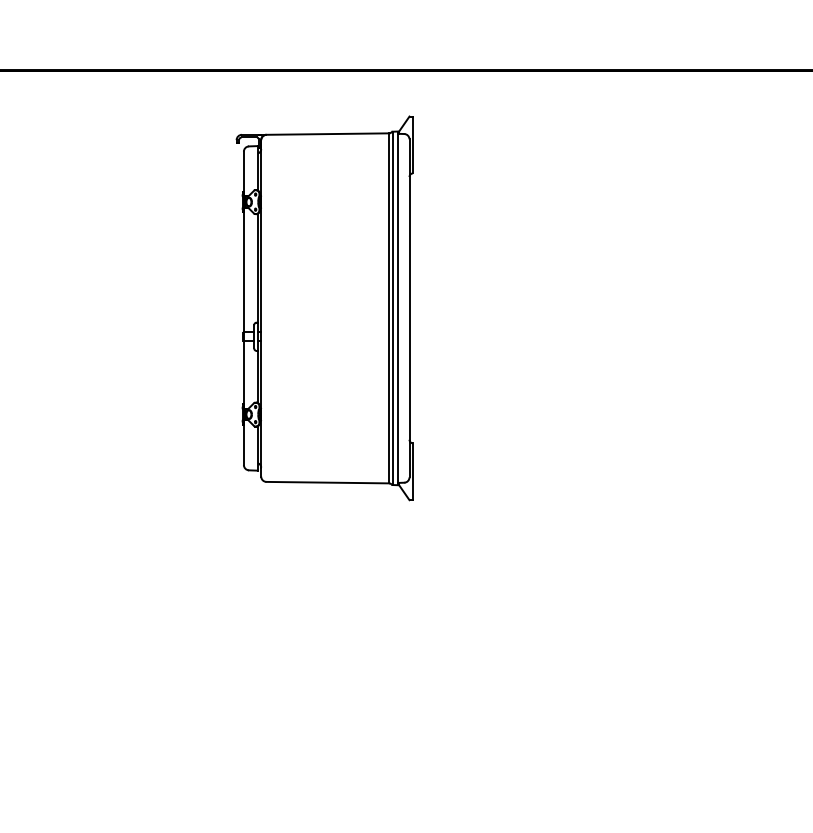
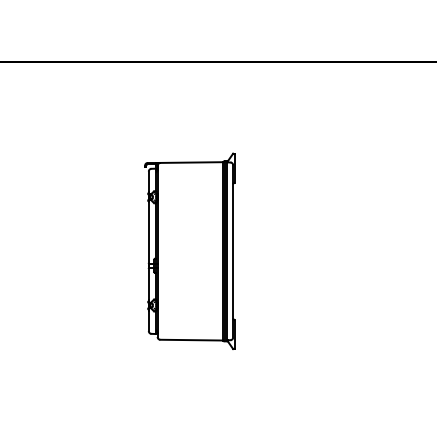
part: (323, 306) -> (189, 250), moved

